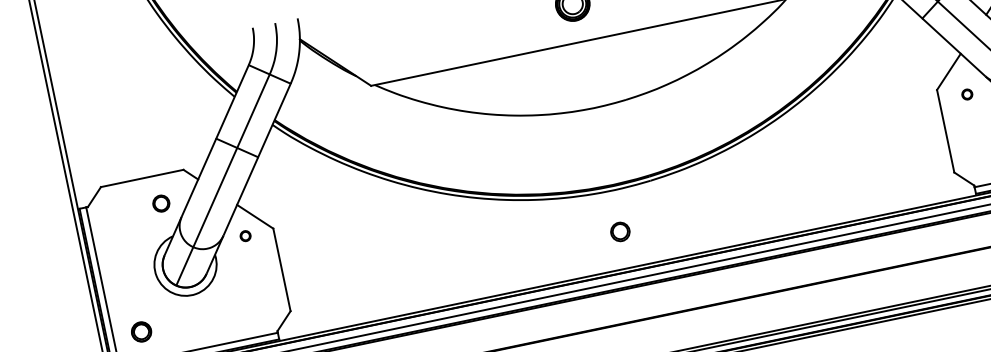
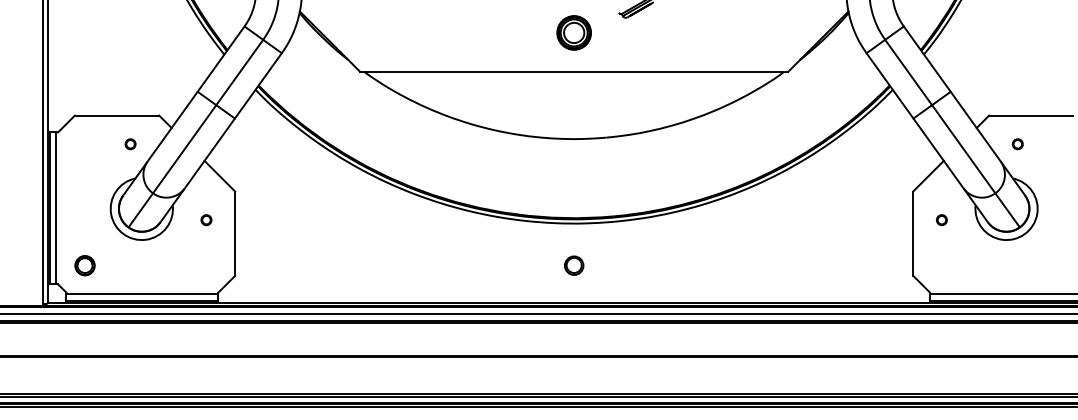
part: (966, 94) -> (941, 220), moved
part: (161, 204) -> (130, 144), size x0.62
part: (245, 236) -> (206, 220), moved

